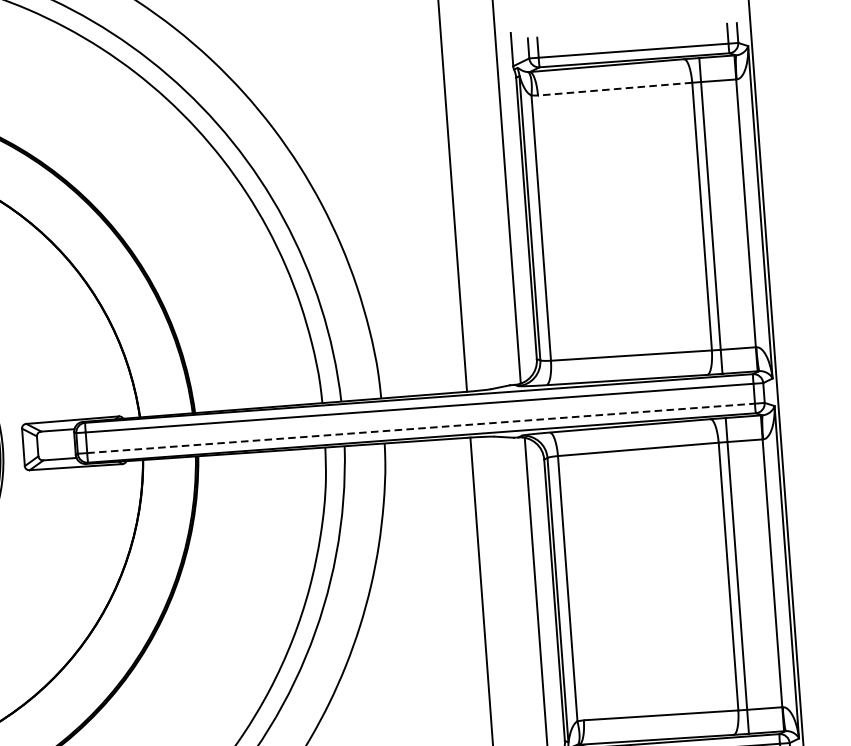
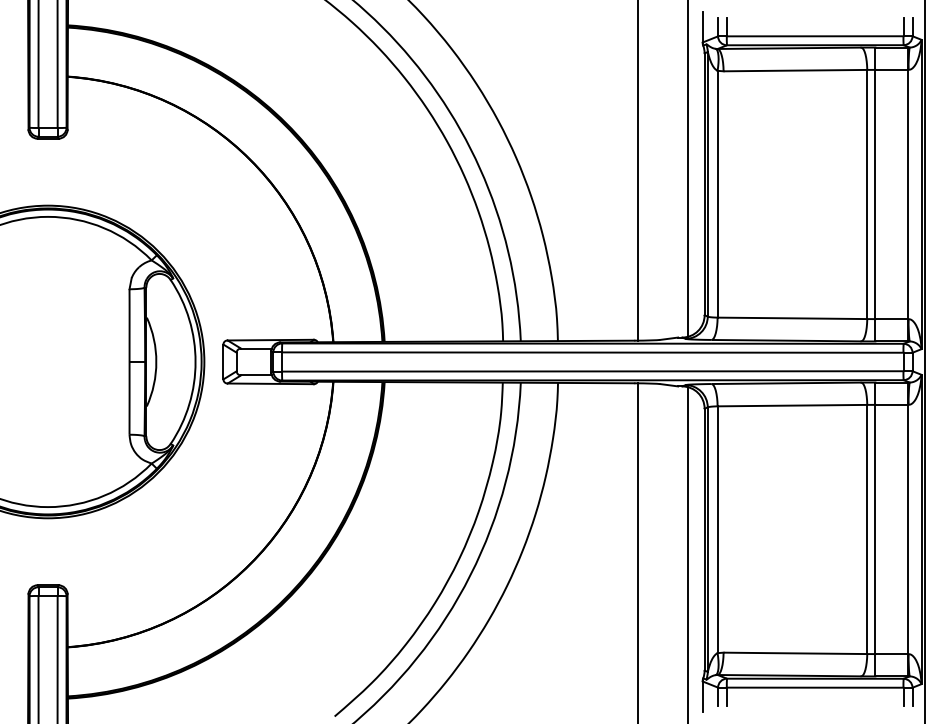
line: (615, 89) -> (795, 70), dashed -> solid
line: (420, 428) -> (592, 371), dashed -> solid

